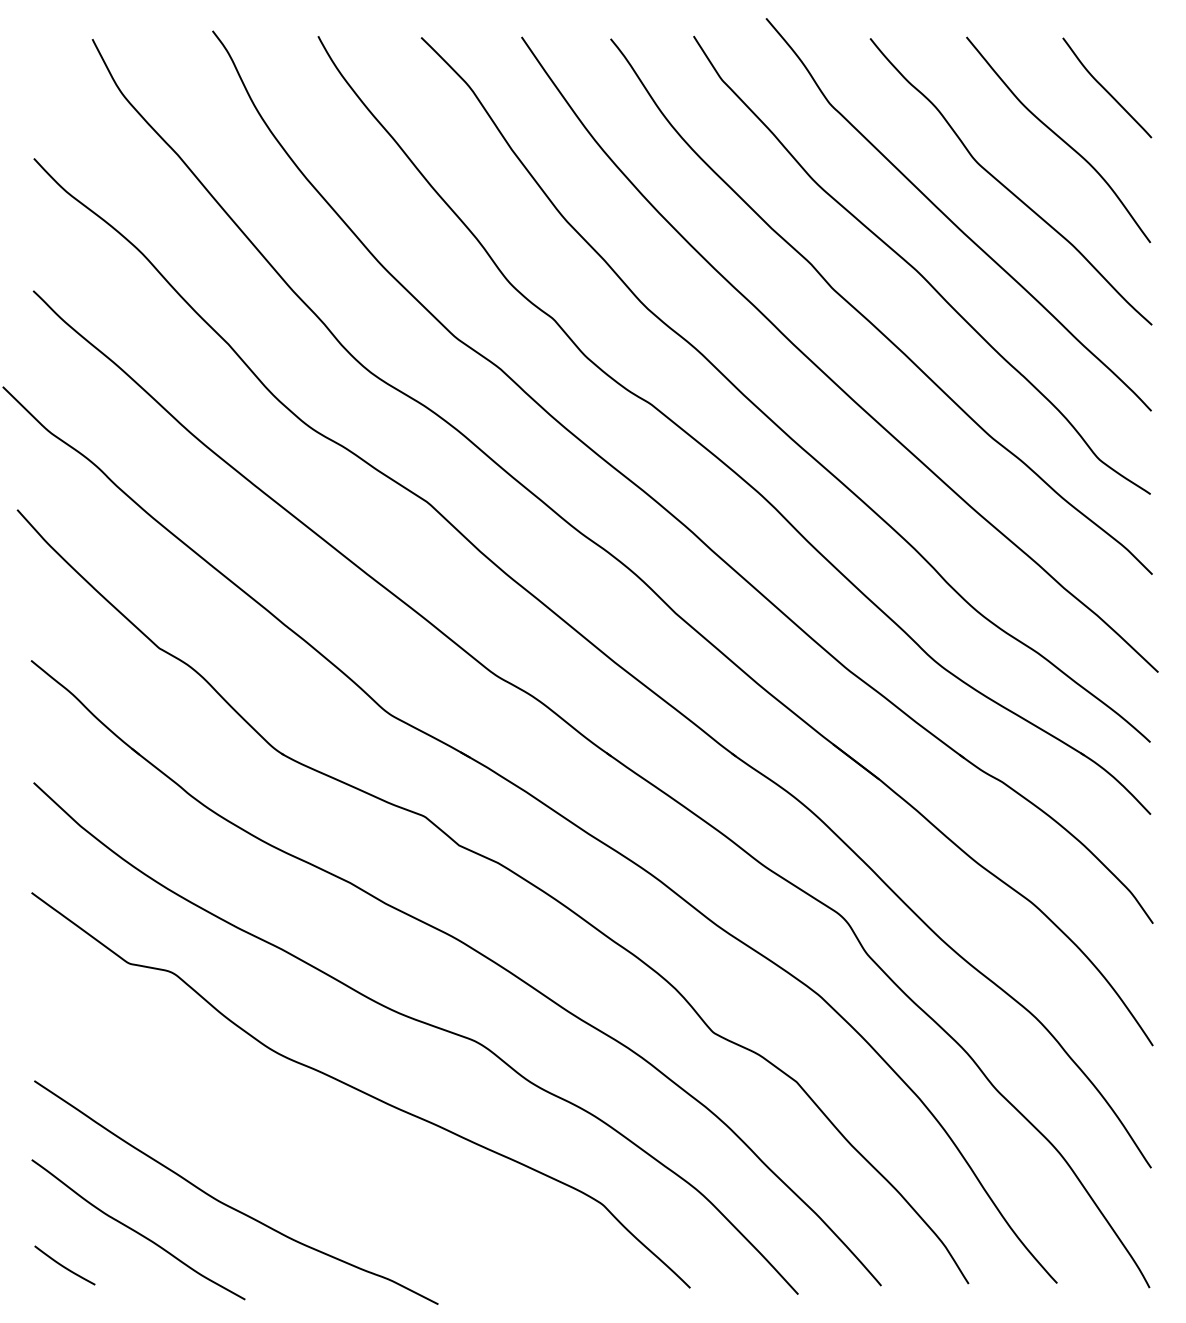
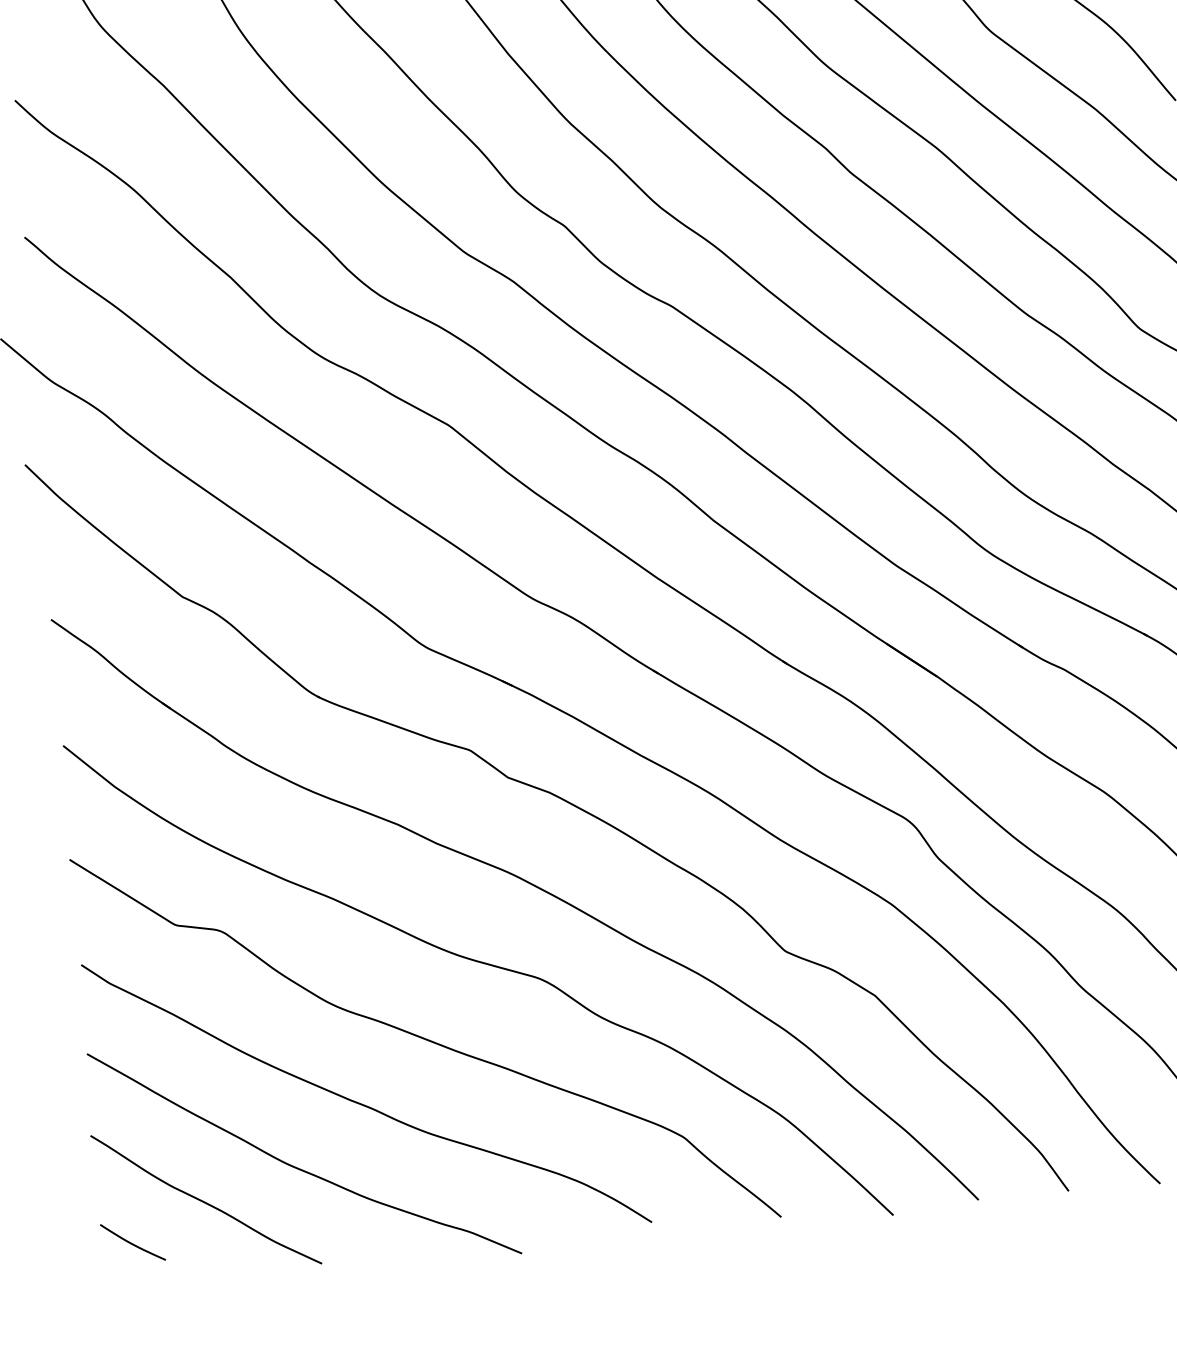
curve: (295, 1148) -> (362, 1103), added

